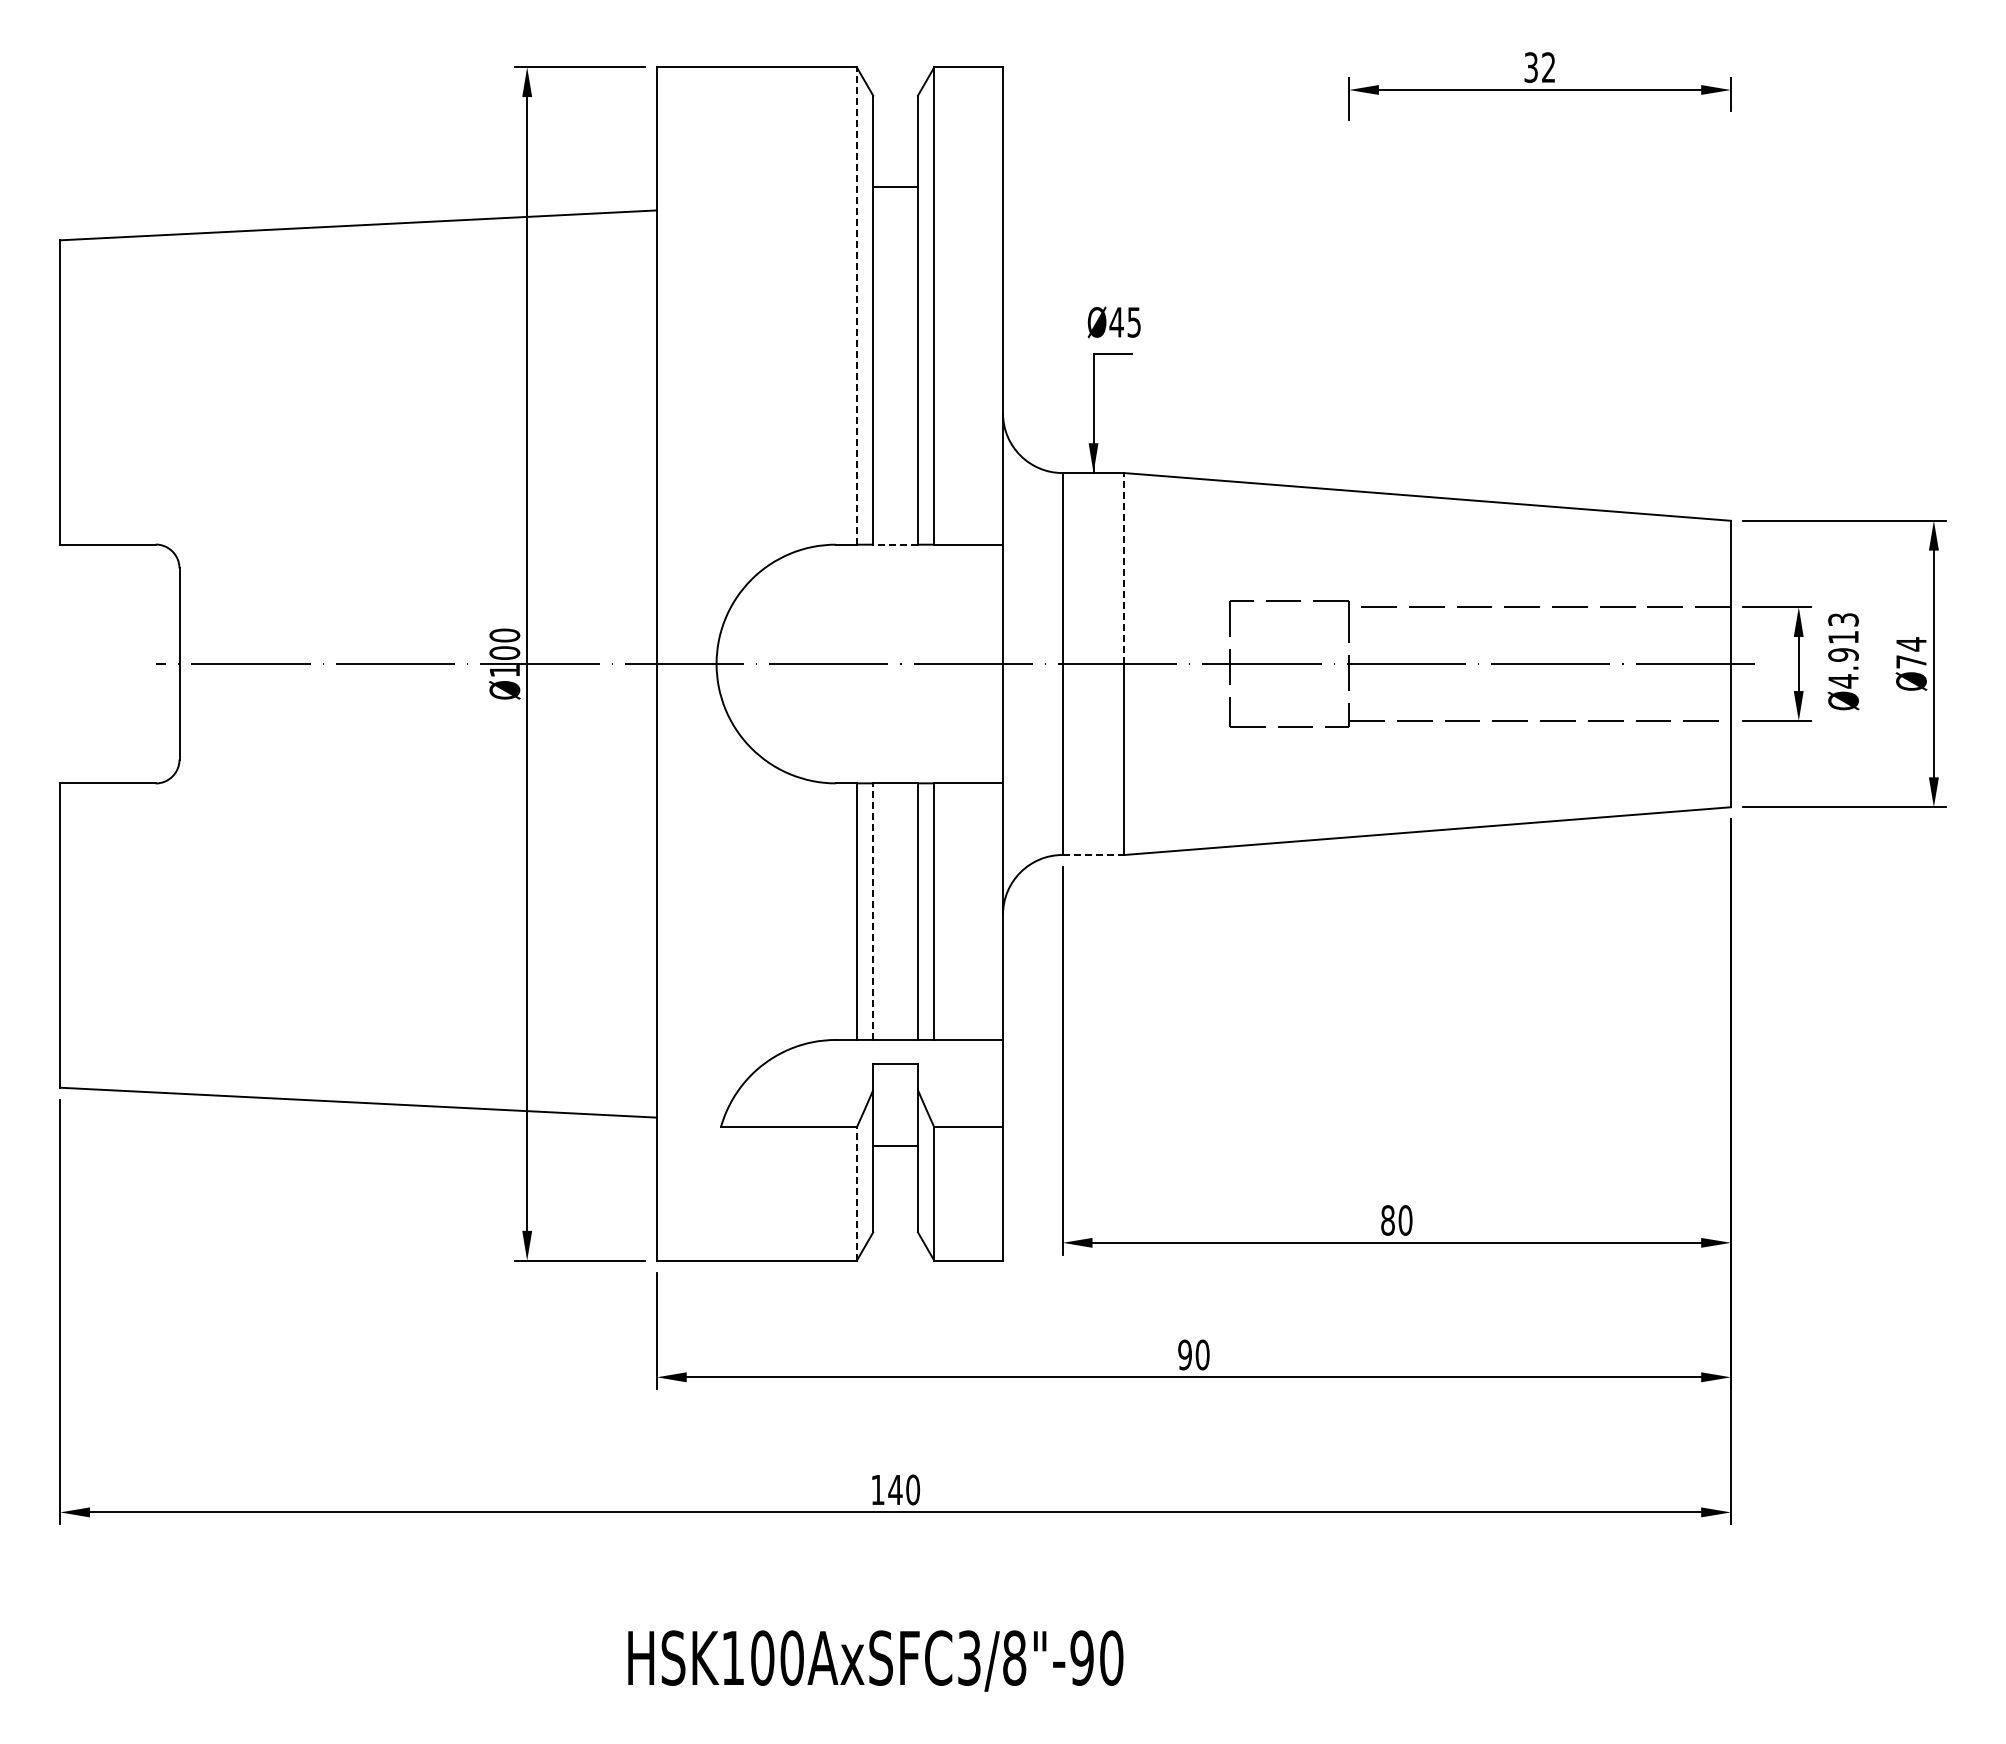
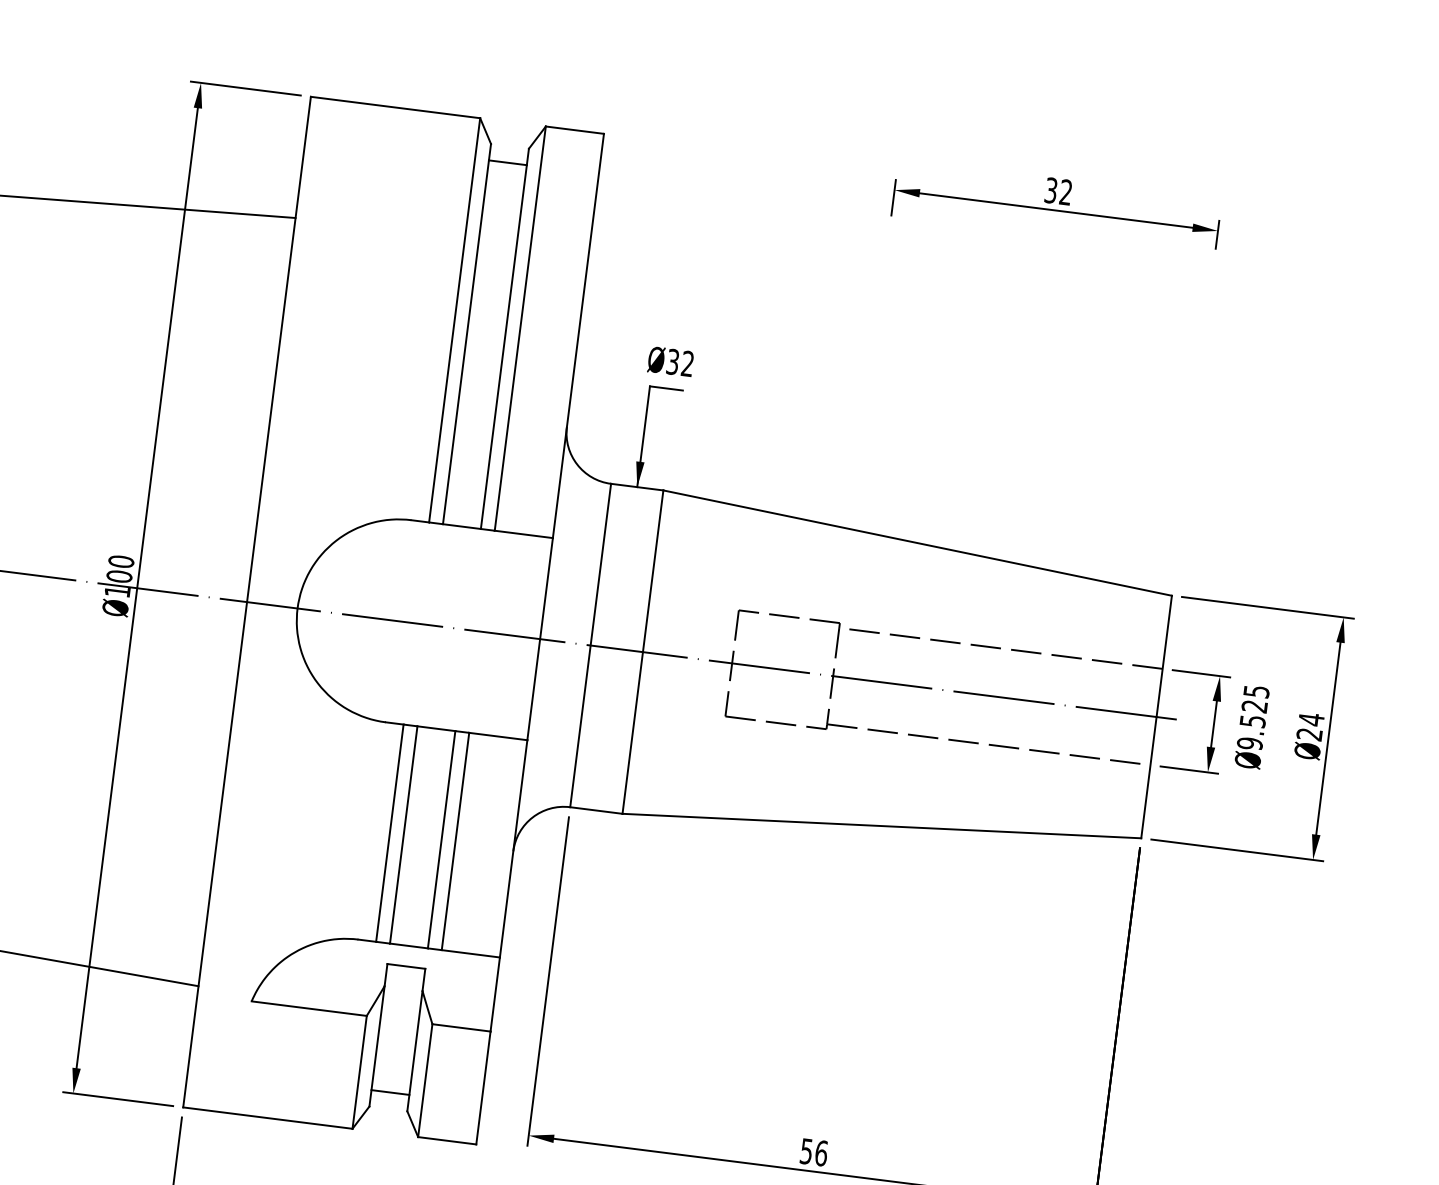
line: (895, 187) -> (507, 163), moved
line: (856, 306) -> (454, 320), dashed -> solid
text: (1124, 322) -> (679, 362), 45 -> 32
line: (895, 544) -> (461, 526), dashed -> solid
line: (1124, 568) -> (653, 571), dashed -> solid
text: (1843, 650) -> (1253, 717), 4.913 -> 9.525
text: (1911, 661) -> (1309, 734), 74 -> 24
line: (1093, 854) -> (596, 810), dashed -> solid
line: (873, 911) -> (404, 834), dashed -> solid
line: (895, 1146) -> (390, 1092), moved
line: (856, 1194) -> (359, 1072), dashed -> solid
text: (1396, 1220) -> (813, 1152), 80 -> 56

